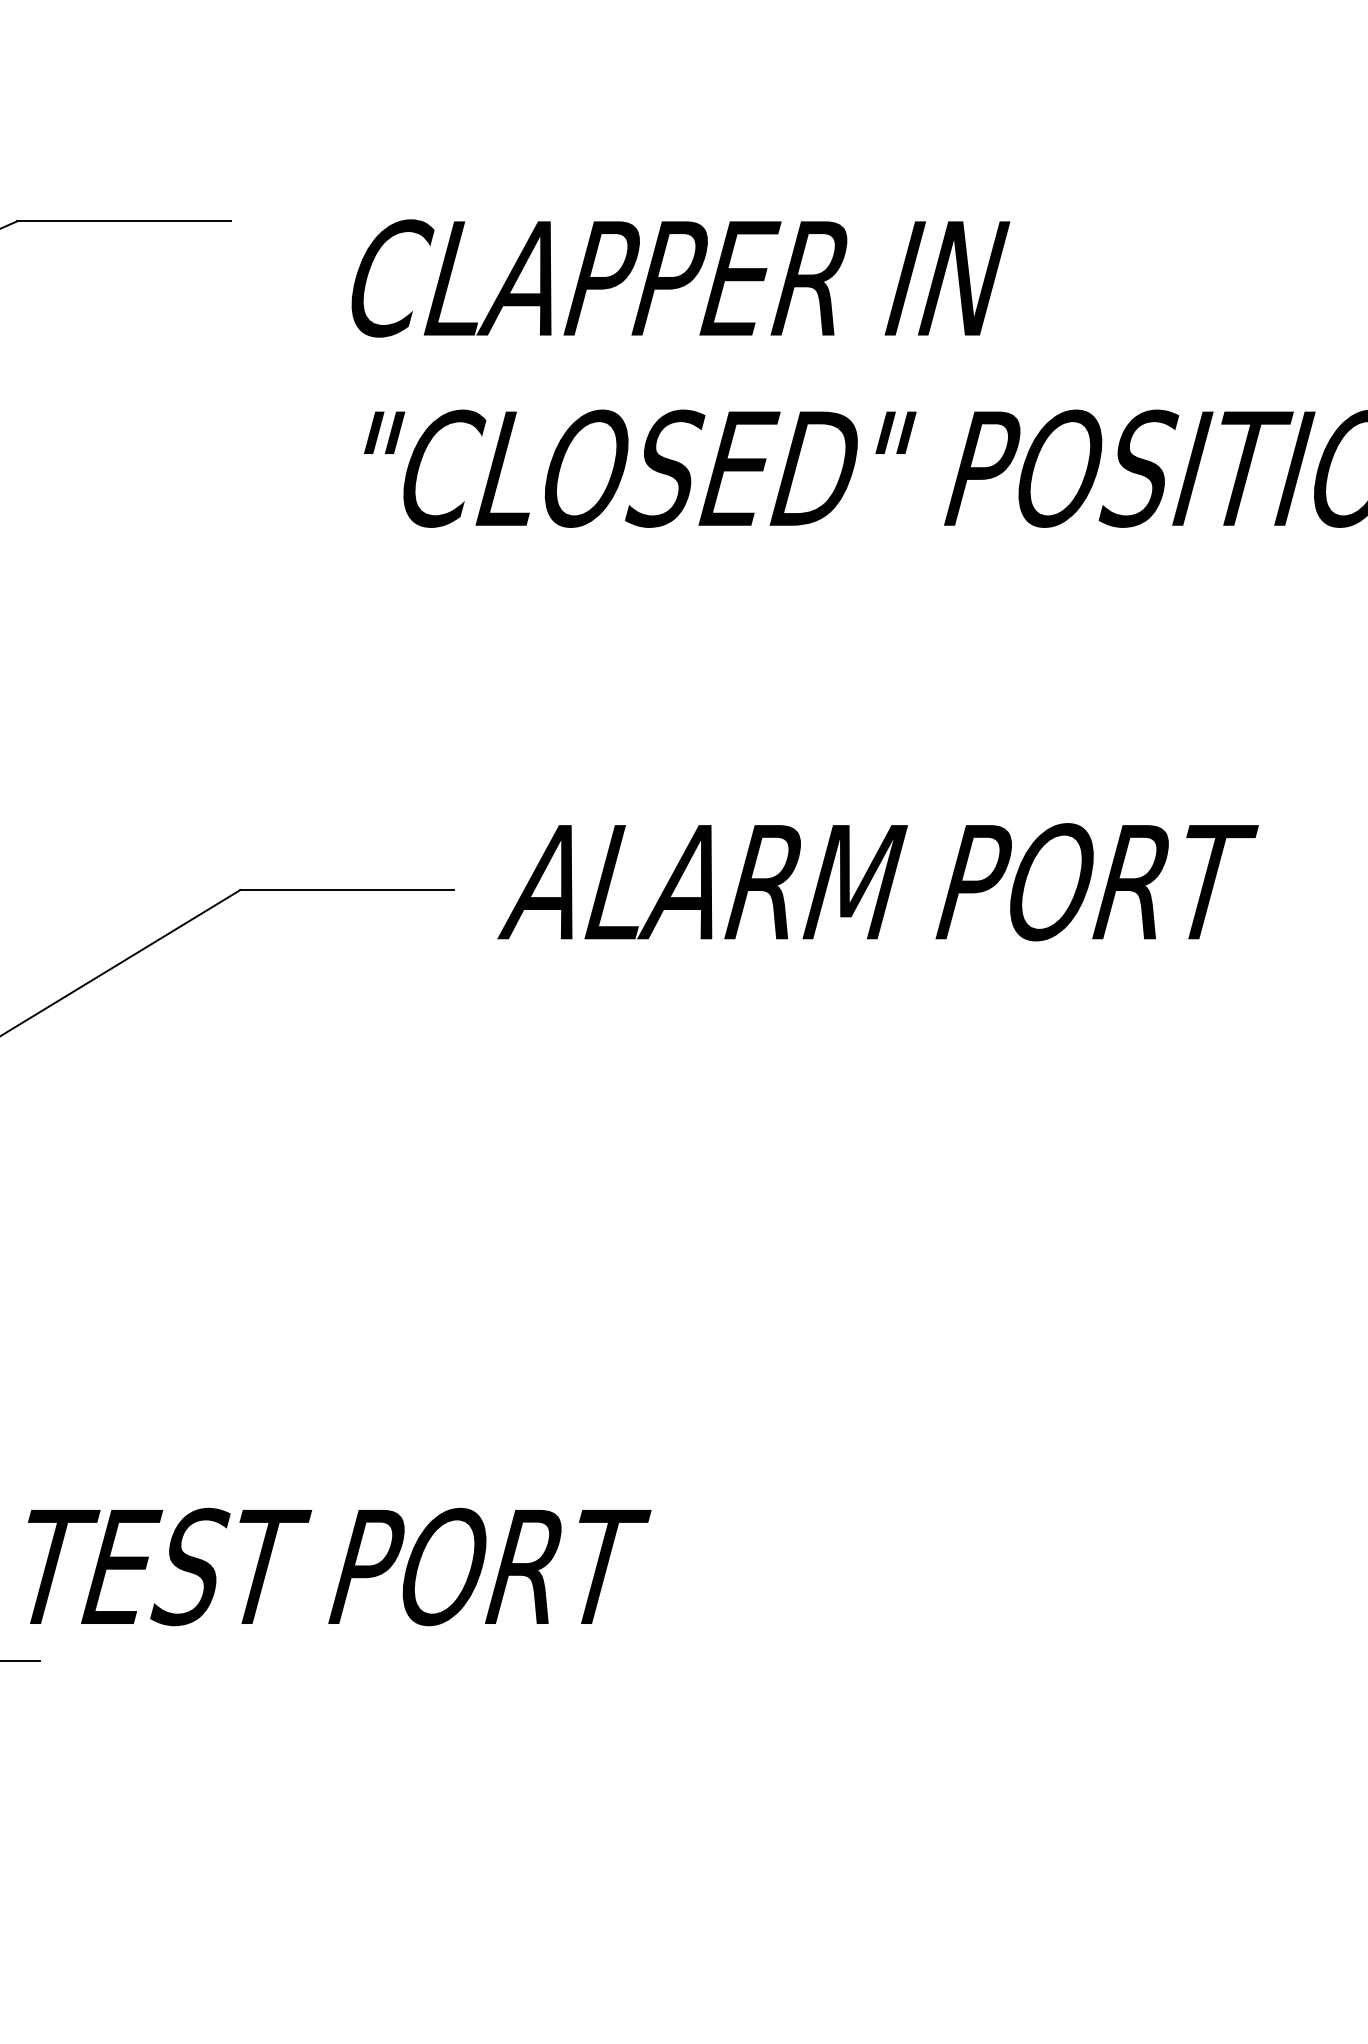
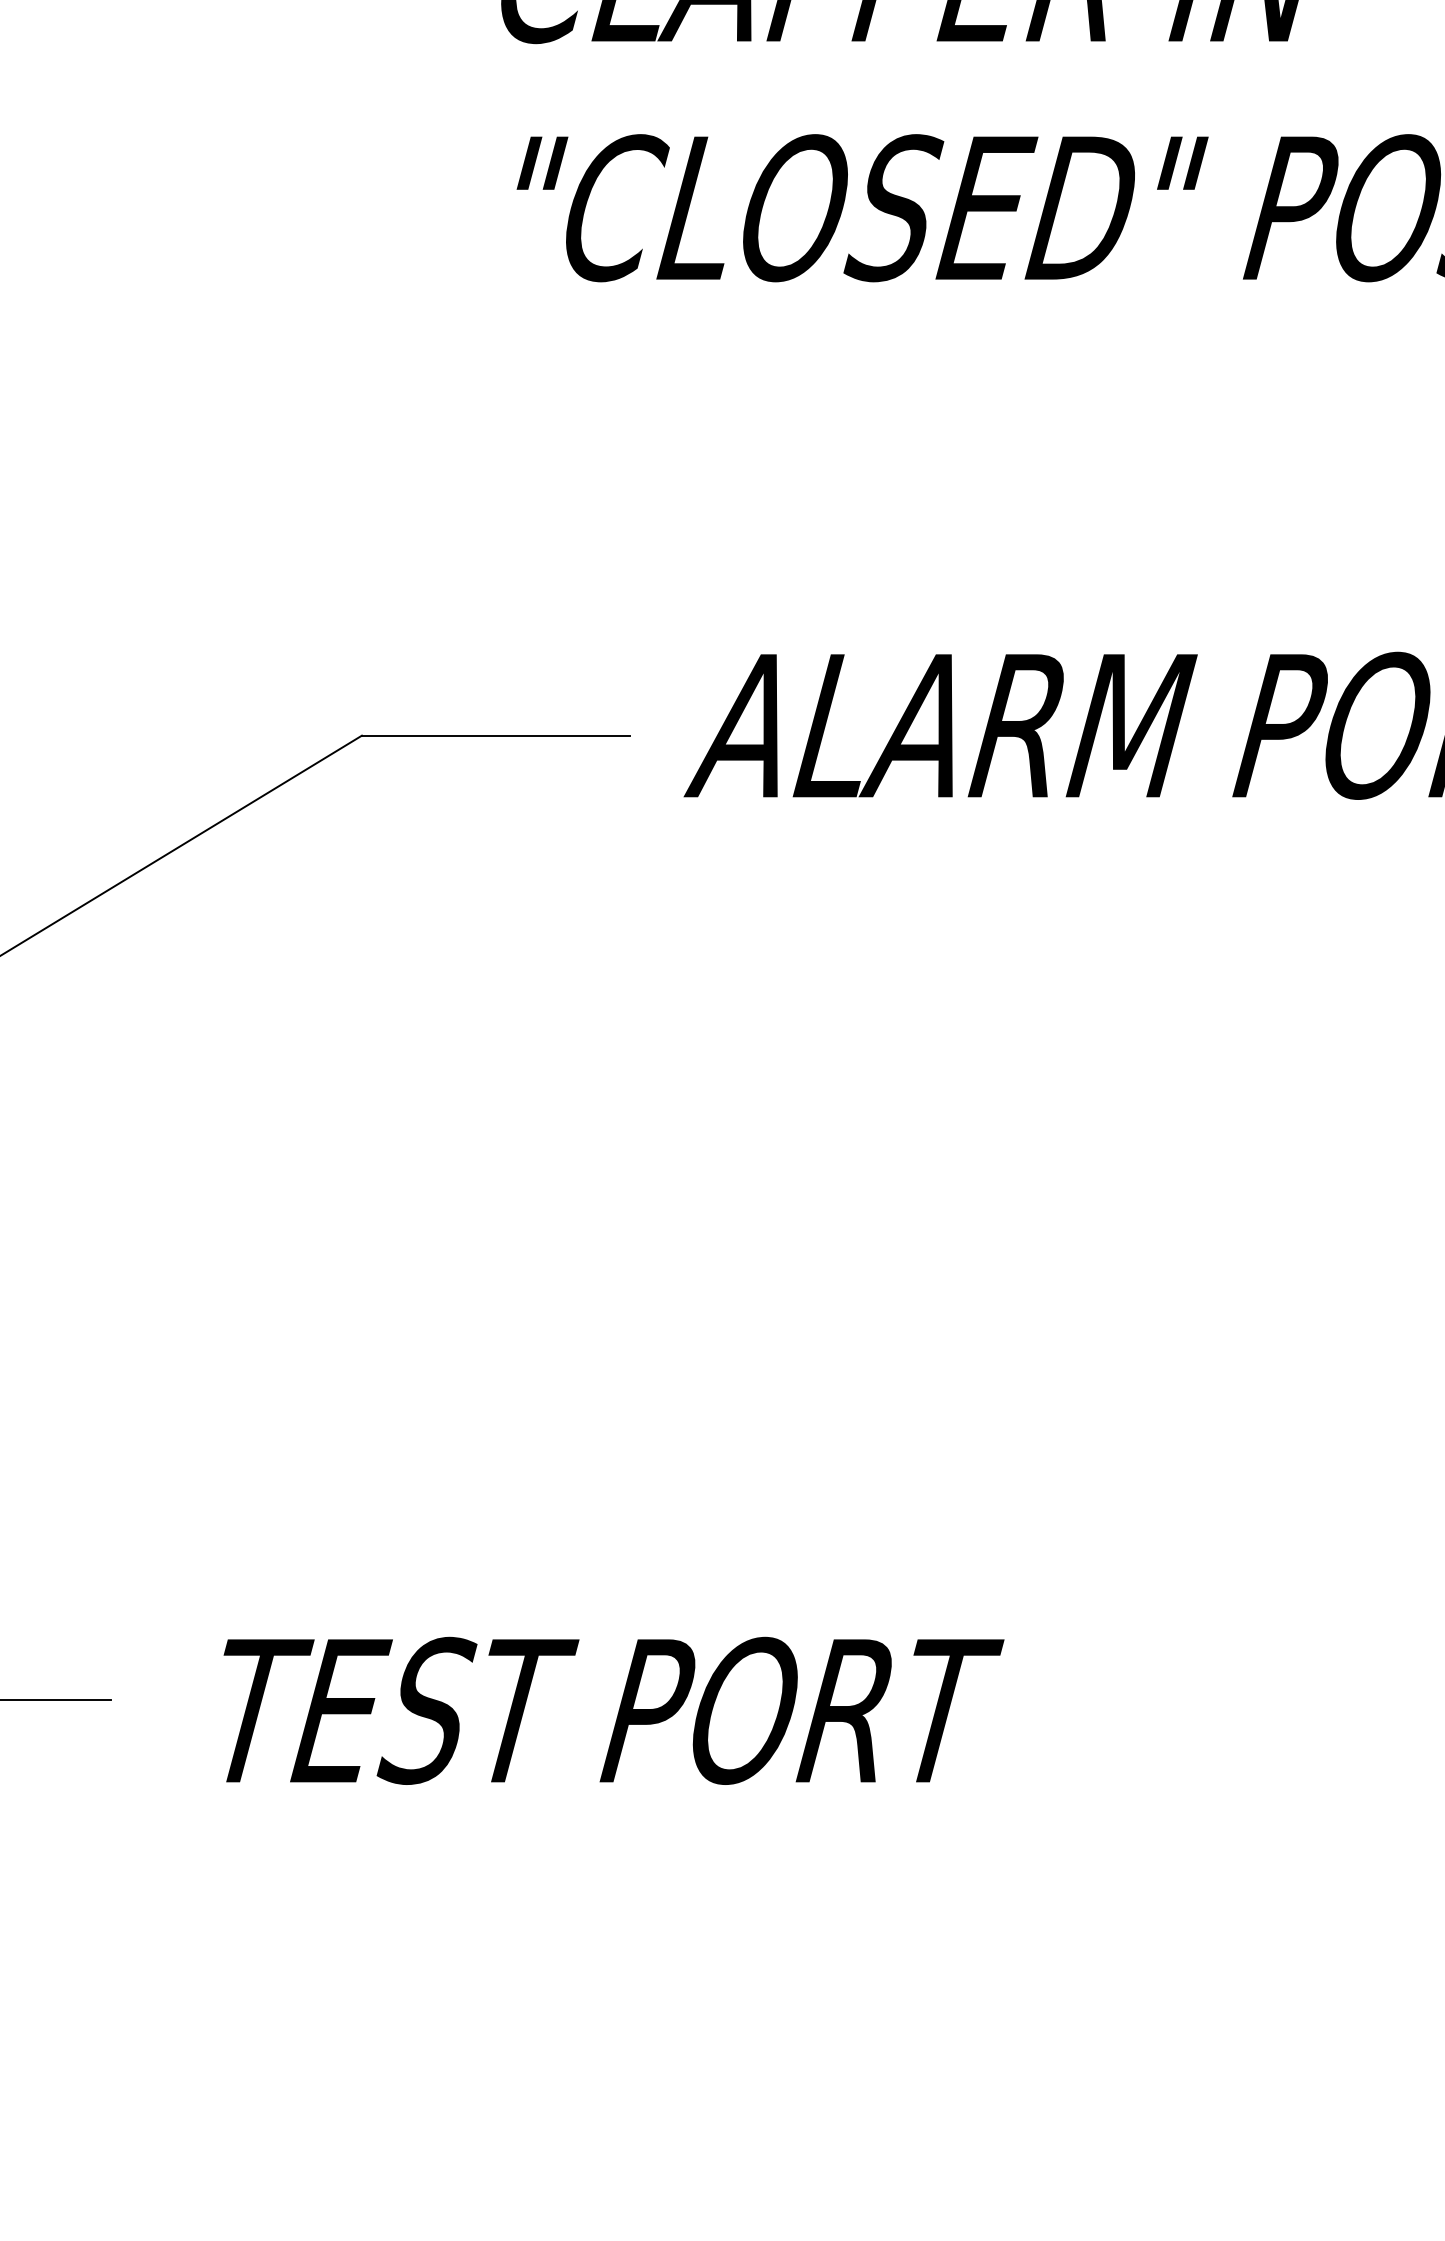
text: (339, 1566) -> (613, 1710), moved

